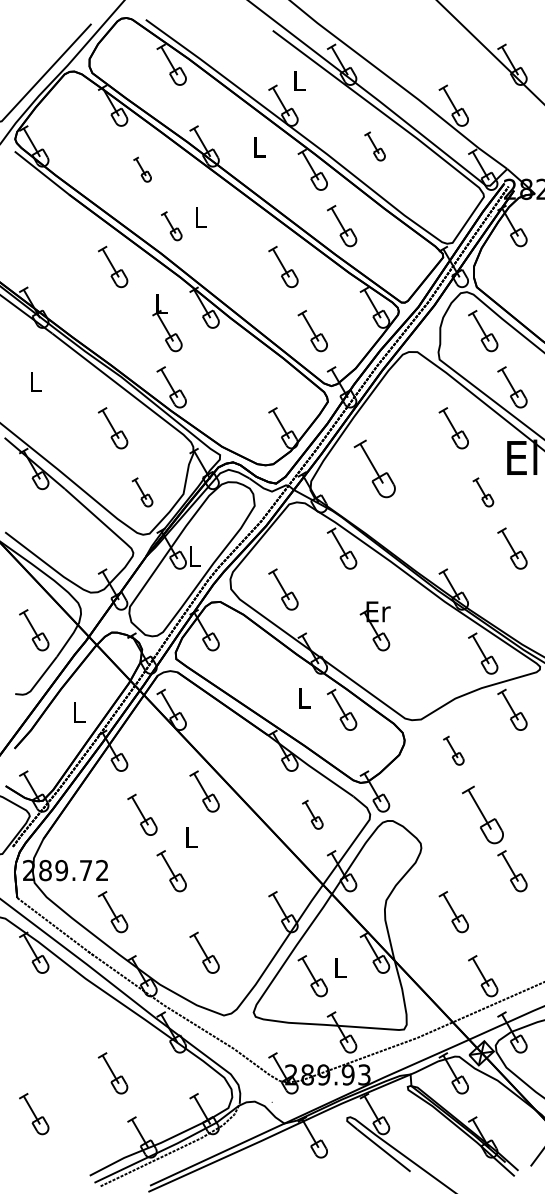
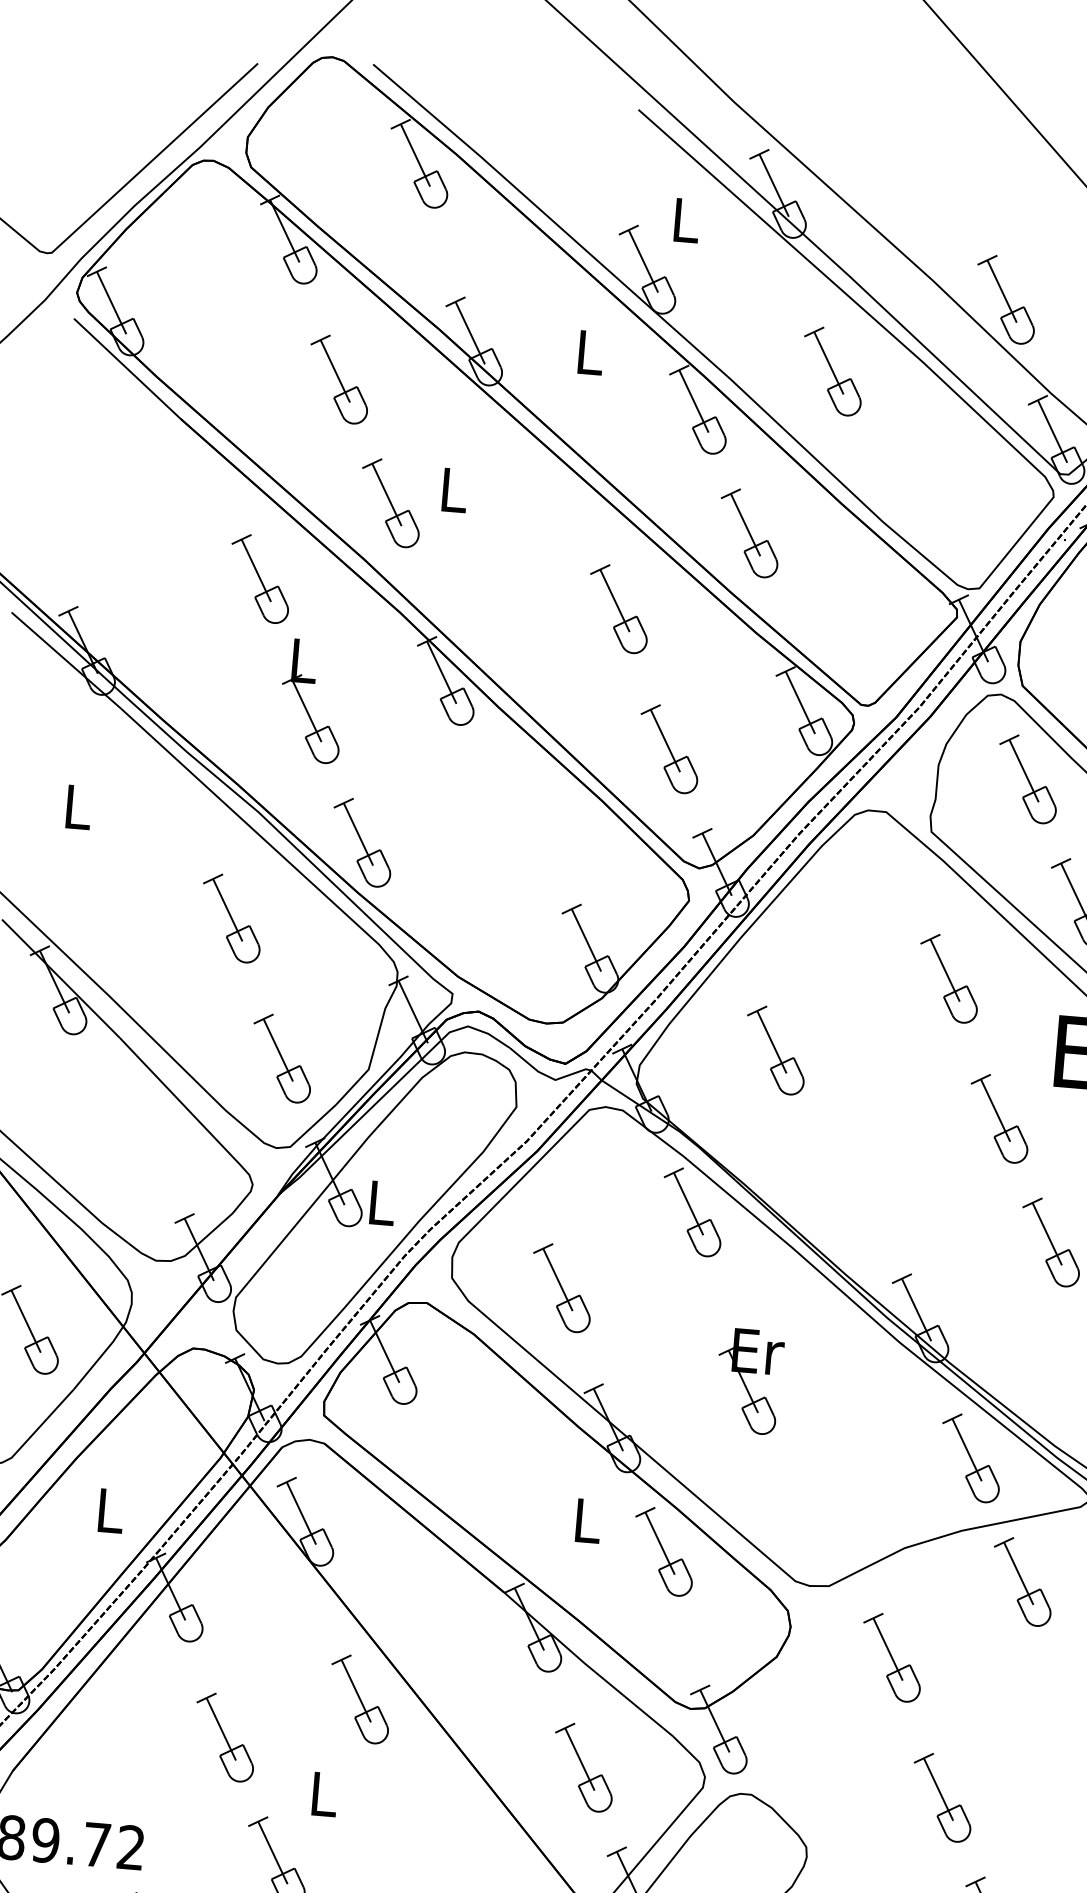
part: (374, 146) -> (832, 371), size x1.43
part: (142, 169) -> (339, 379), size x1.67
part: (171, 226) -> (390, 504), size x1.43
part: (167, 323) -> (312, 703), moved
part: (374, 468) -> (775, 1049), size x0.71
part: (142, 492) -> (282, 1058), size x1.43
part: (483, 492) -> (1000, 1119), size x1.43
part: (453, 750) -> (891, 1657), size x1.43
part: (312, 814) -> (583, 1766), size x1.43
part: (483, 814) -> (943, 1797), size x0.71

